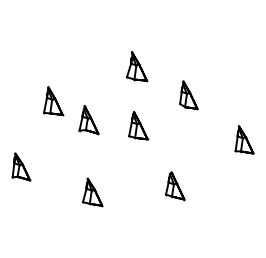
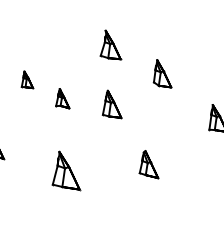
part: (53, 101) -> (27, 80), size x0.6
part: (88, 120) -> (62, 99), size x0.7
part: (92, 192) -> (66, 171), size x1.4

